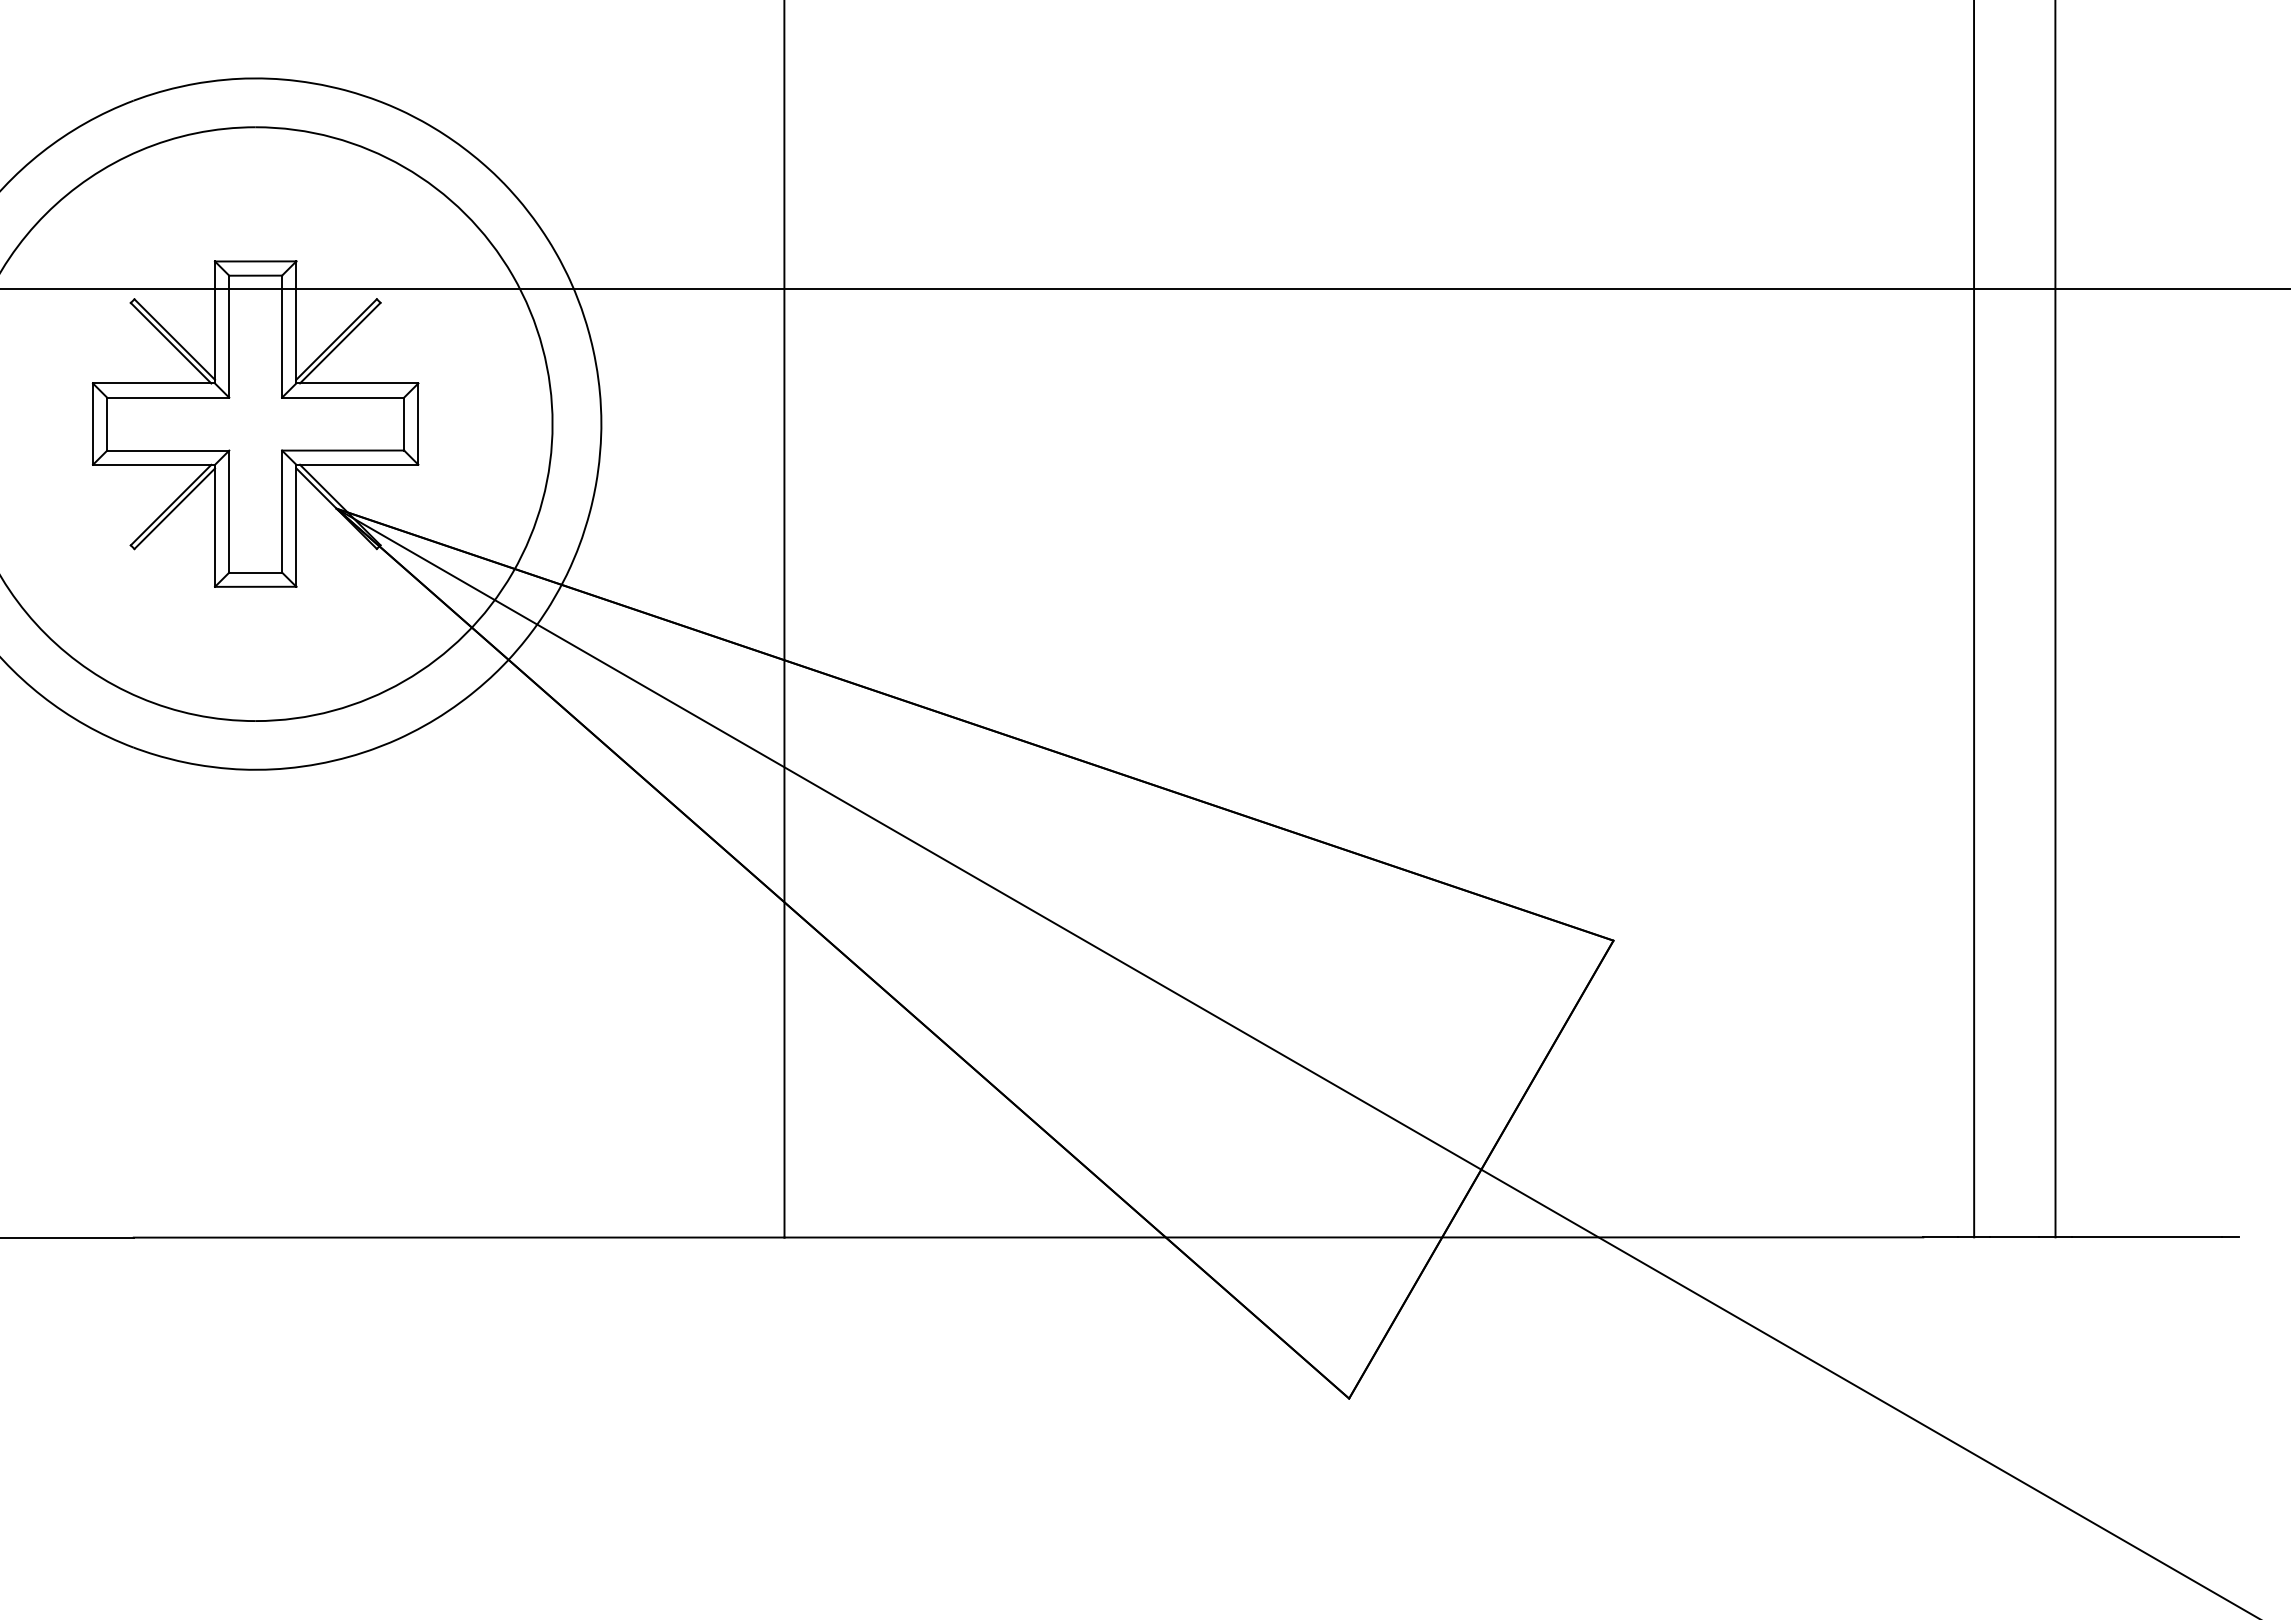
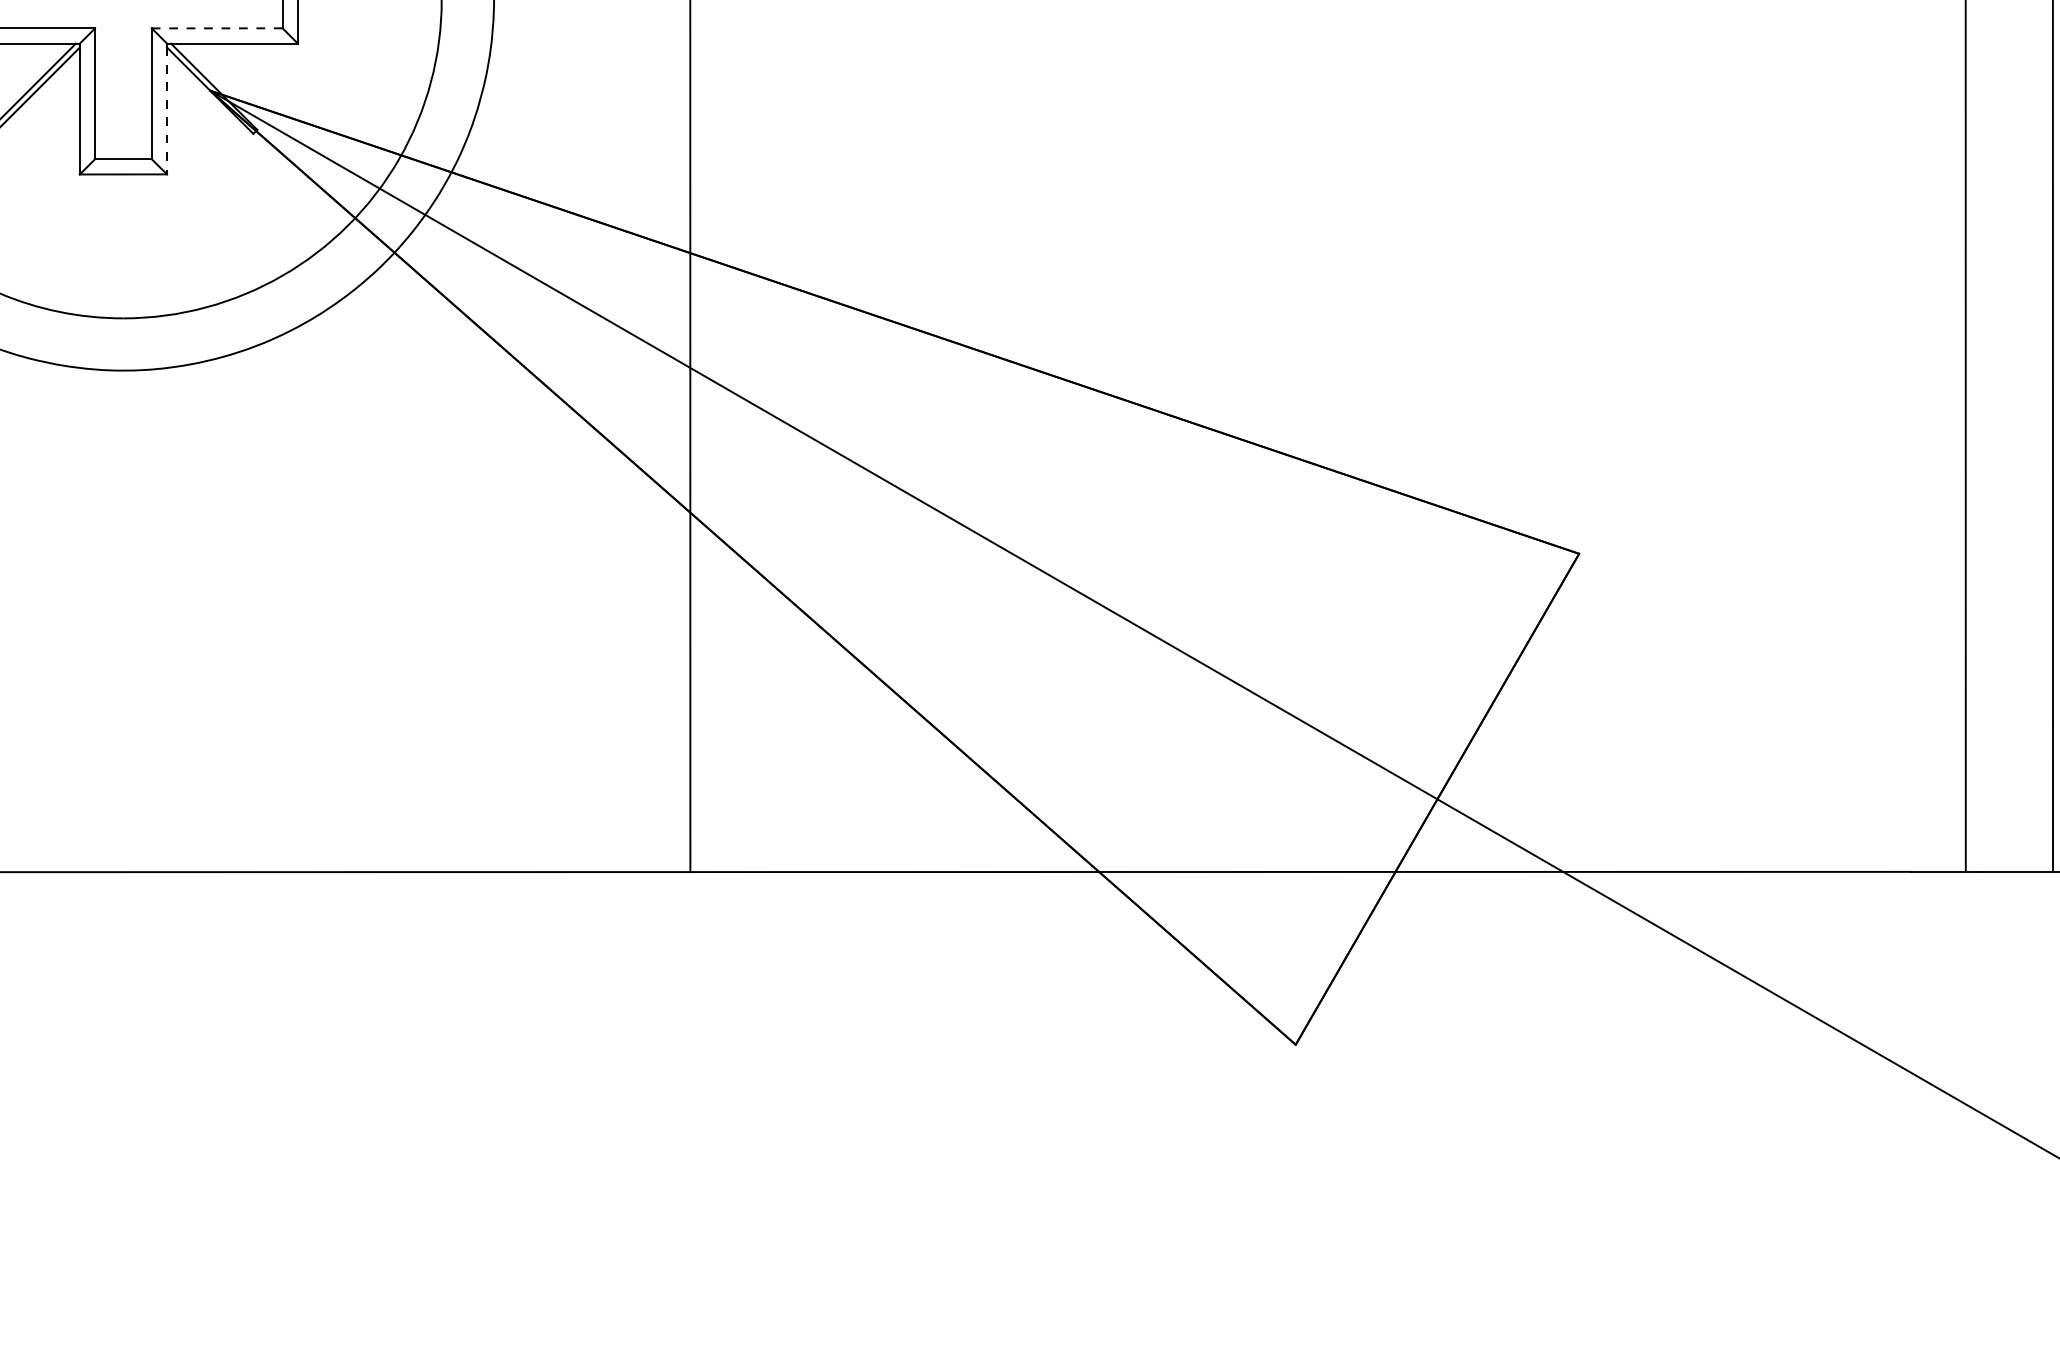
line: (343, 450) -> (217, 28), solid -> dashed
line: (296, 528) -> (167, 111), solid -> dashed

